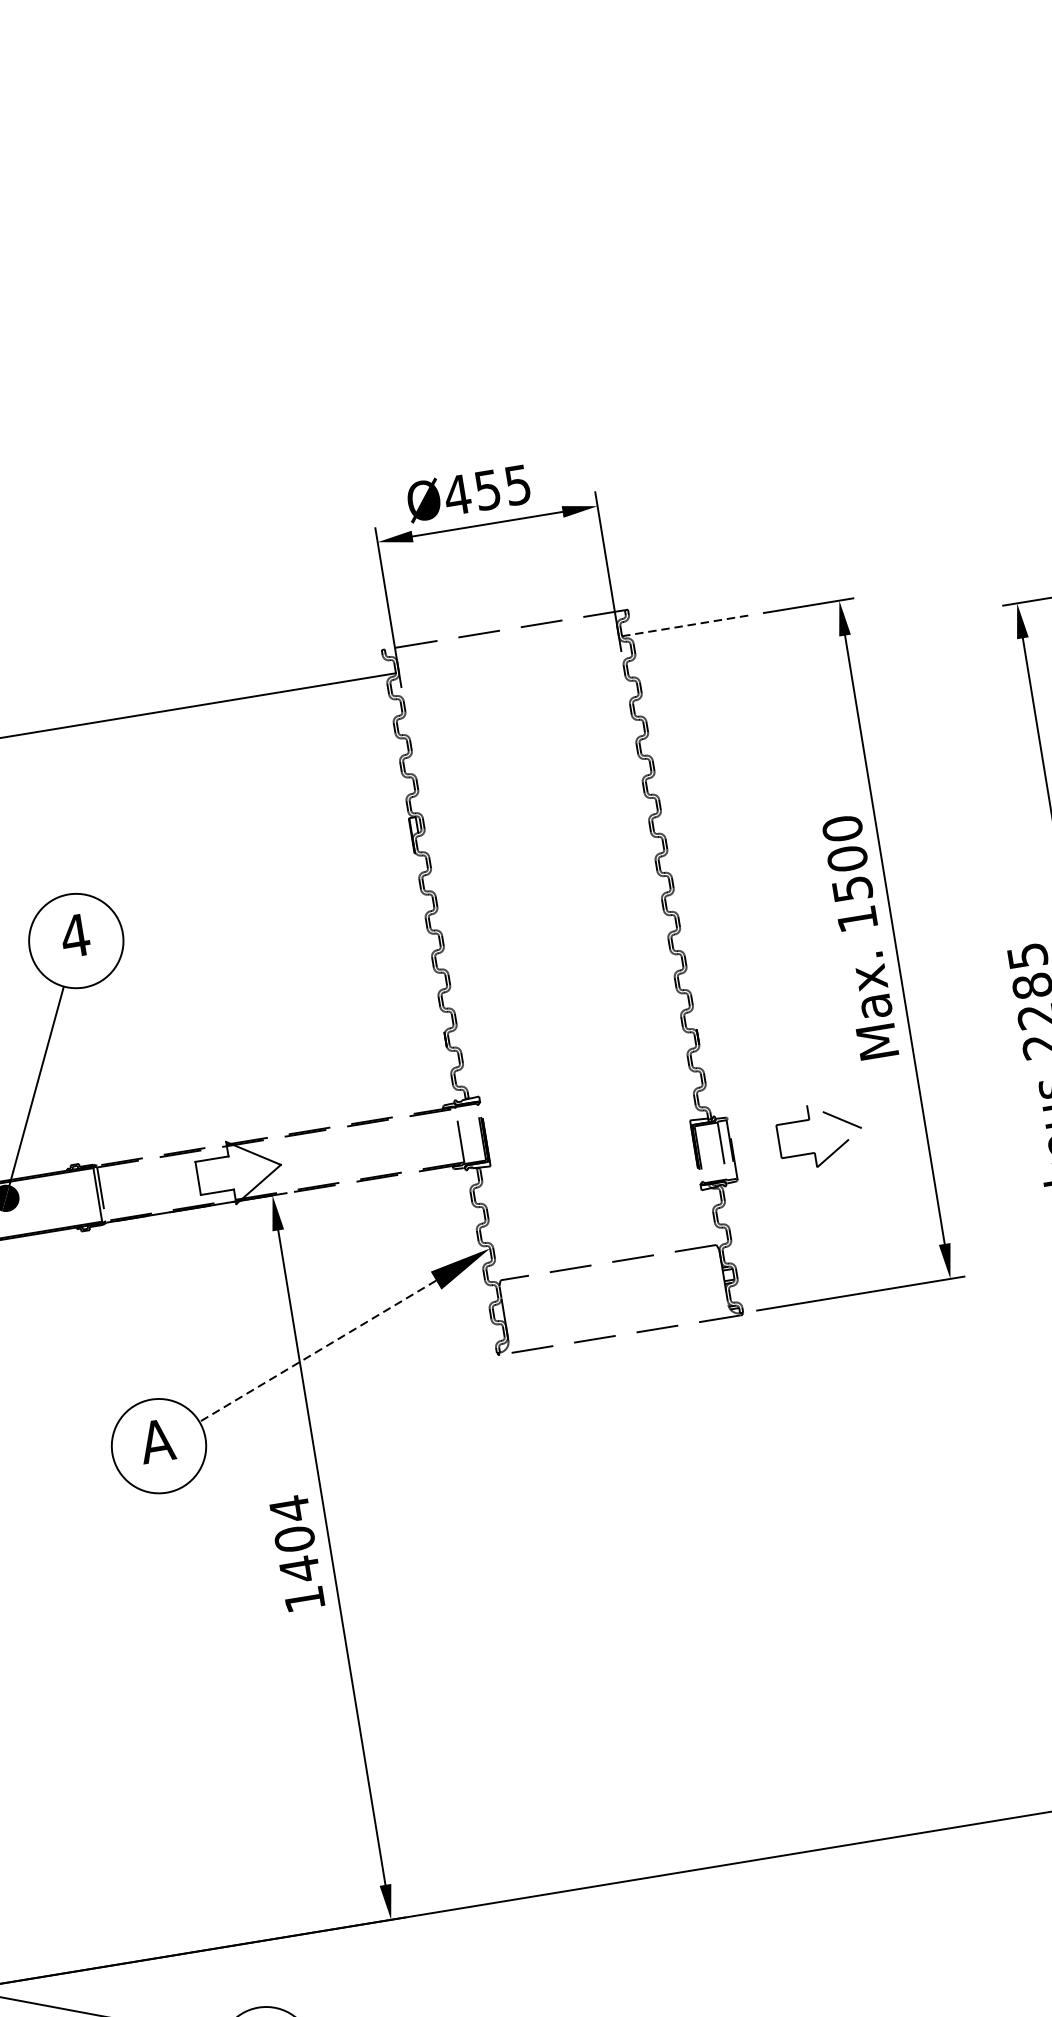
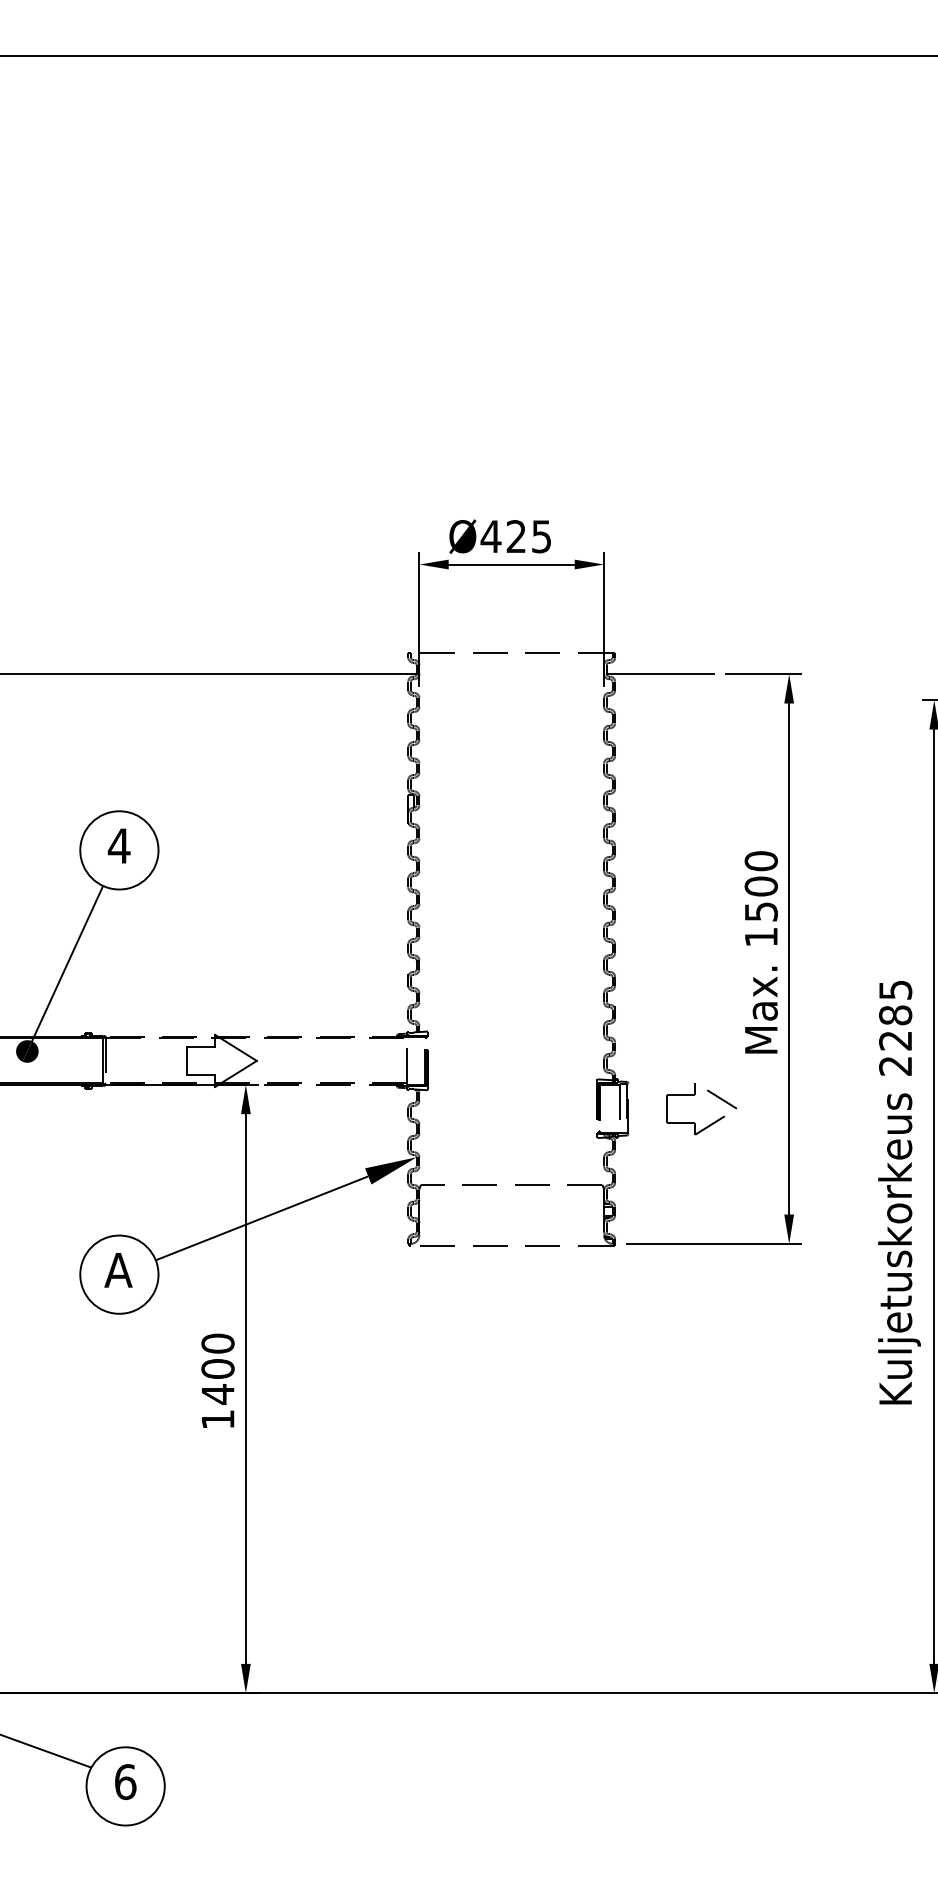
text: (486, 490) -> (515, 536), Ø455 -> Ø425
line: (686, 626) -> (660, 674), dashed -> solid
line: (317, 1351) -> (261, 1218), dashed -> solid
text: (289, 1508) -> (217, 1343), 1404 -> 1400

